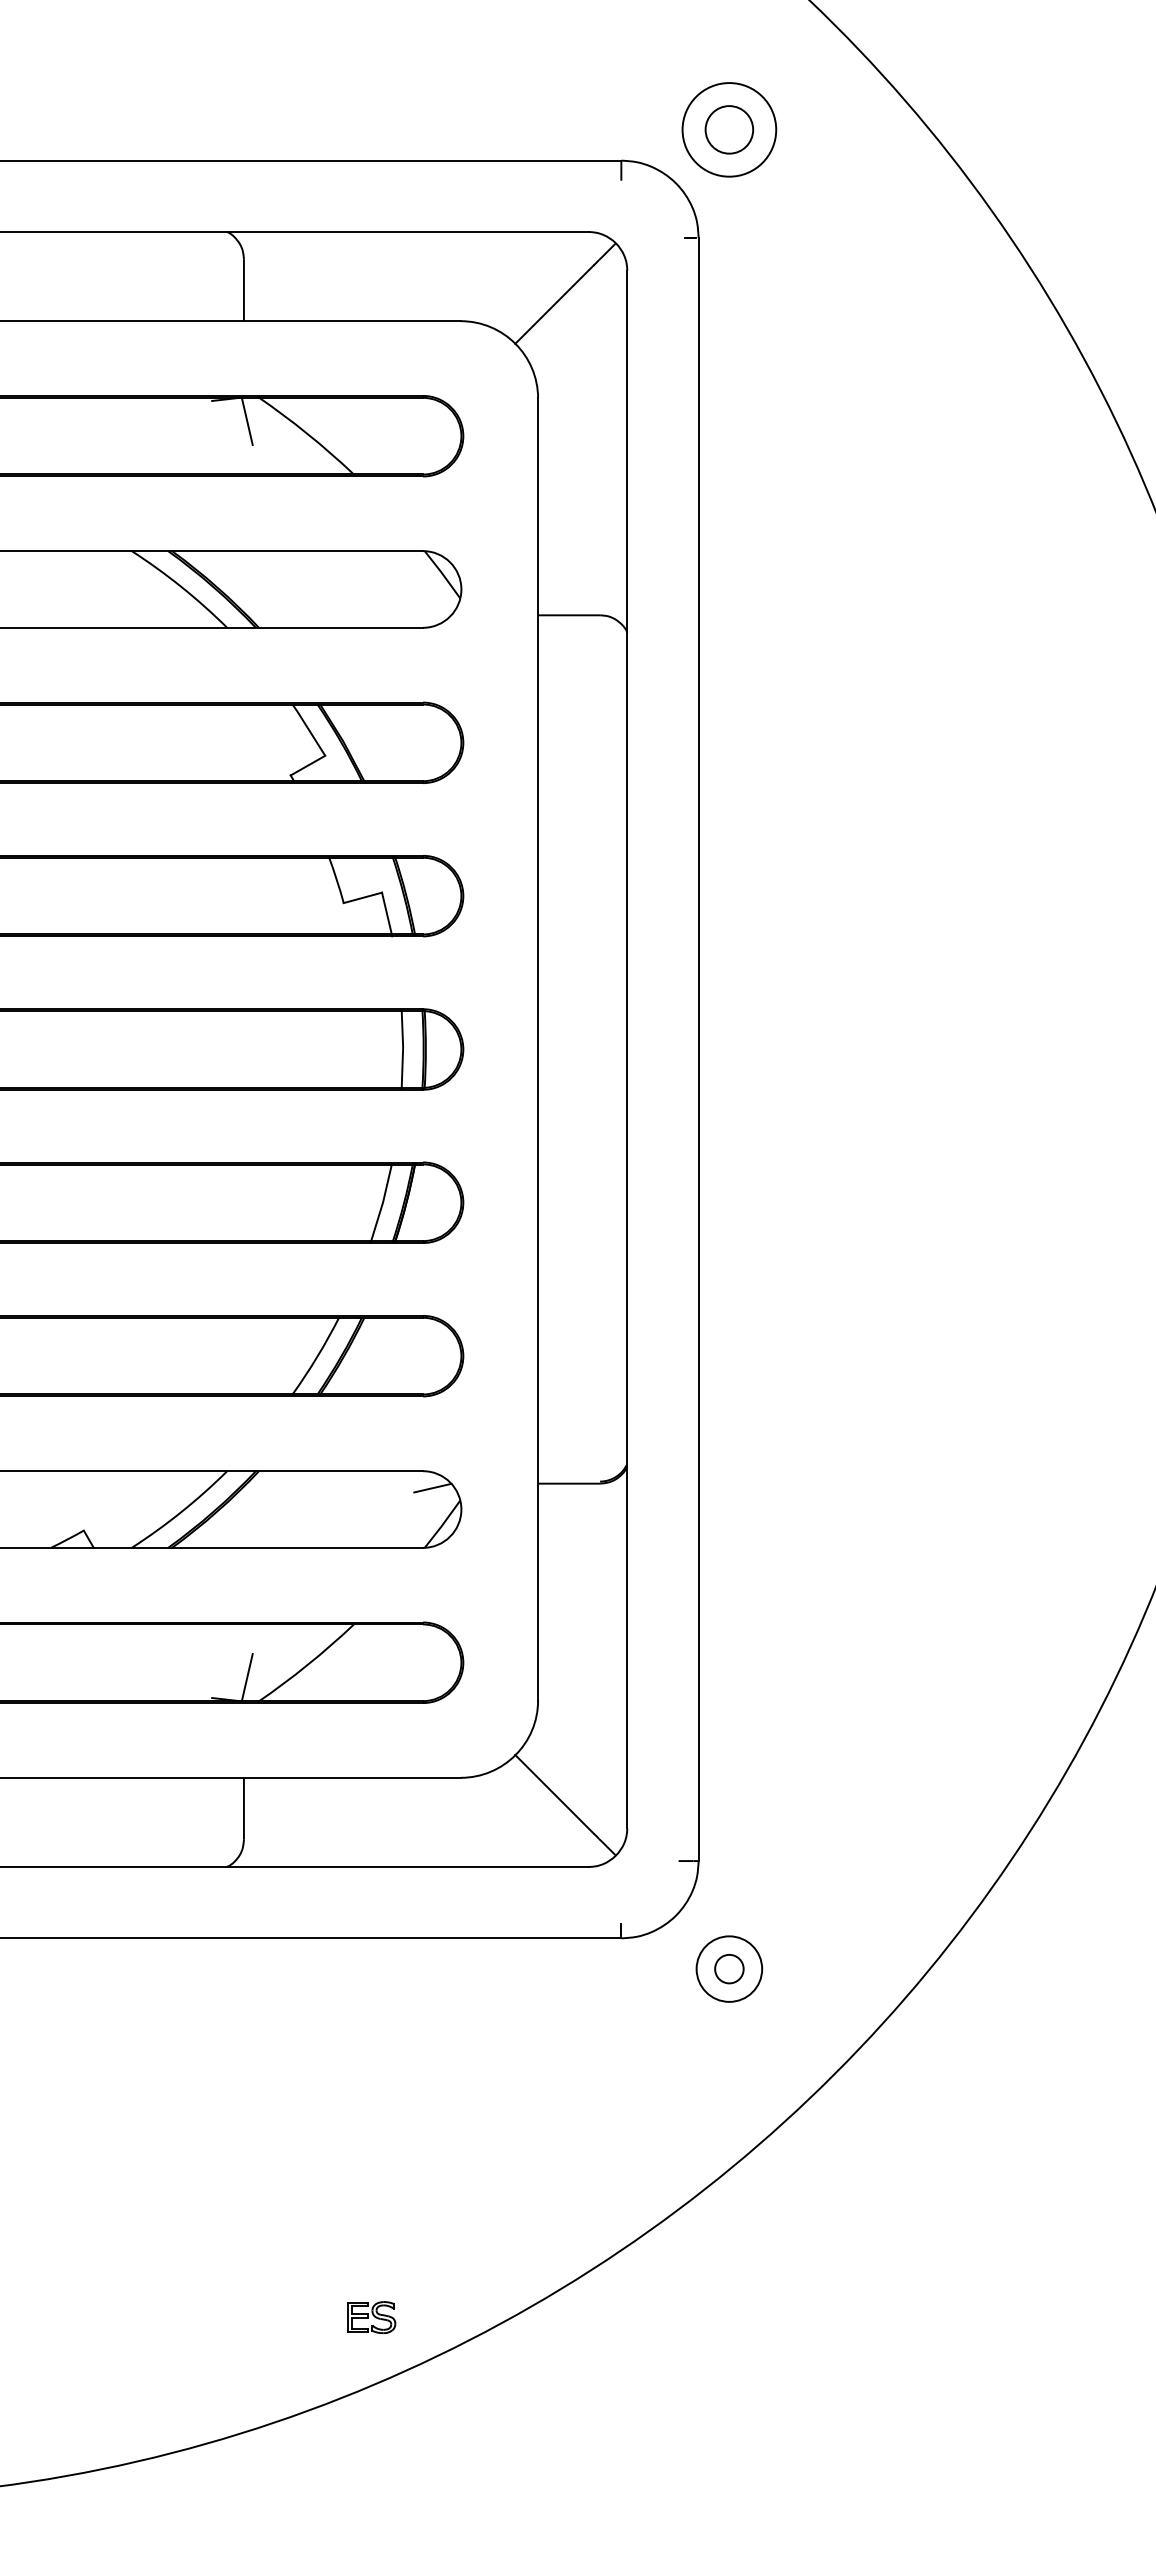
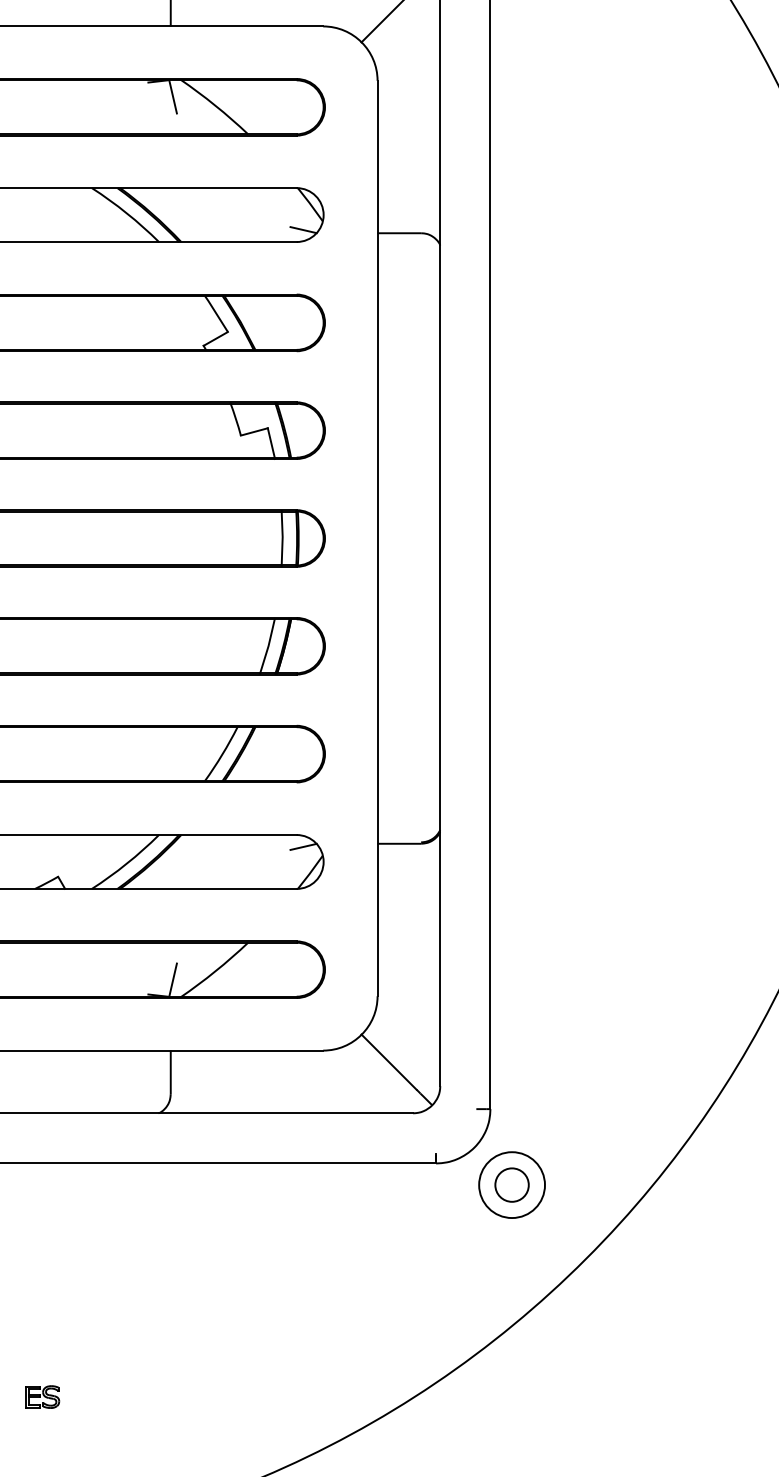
line: (432, 610) -> (303, 229), added
circle: (729, 1968) -> (512, 1184), size x1.43
circle: (729, 1968) -> (512, 1184), size x1.67
part: (371, 2317) -> (42, 1397), moved

